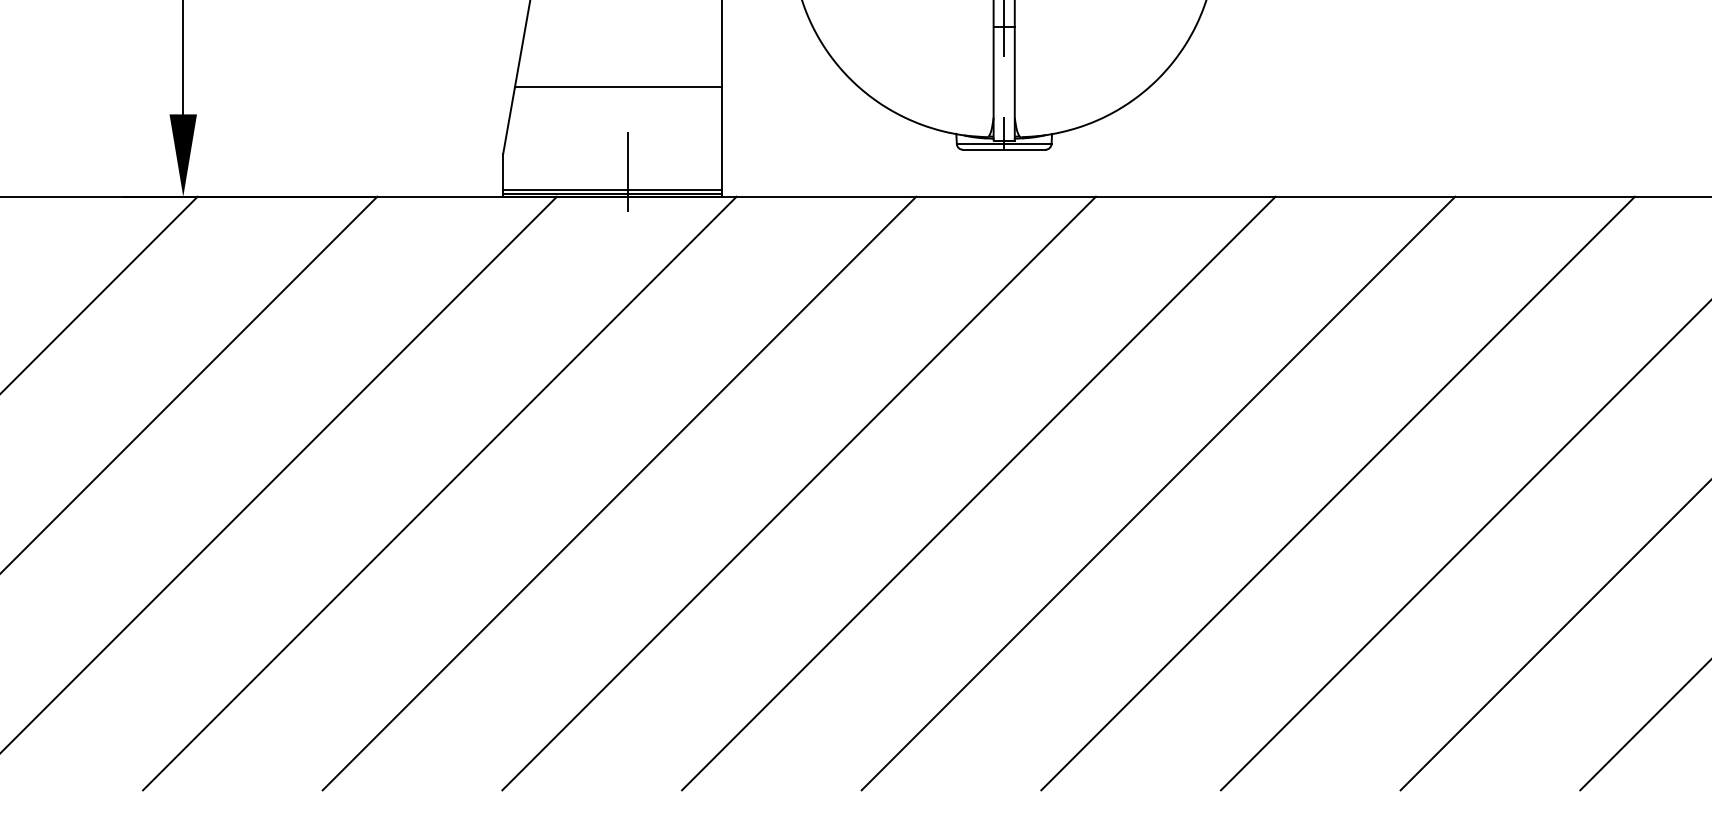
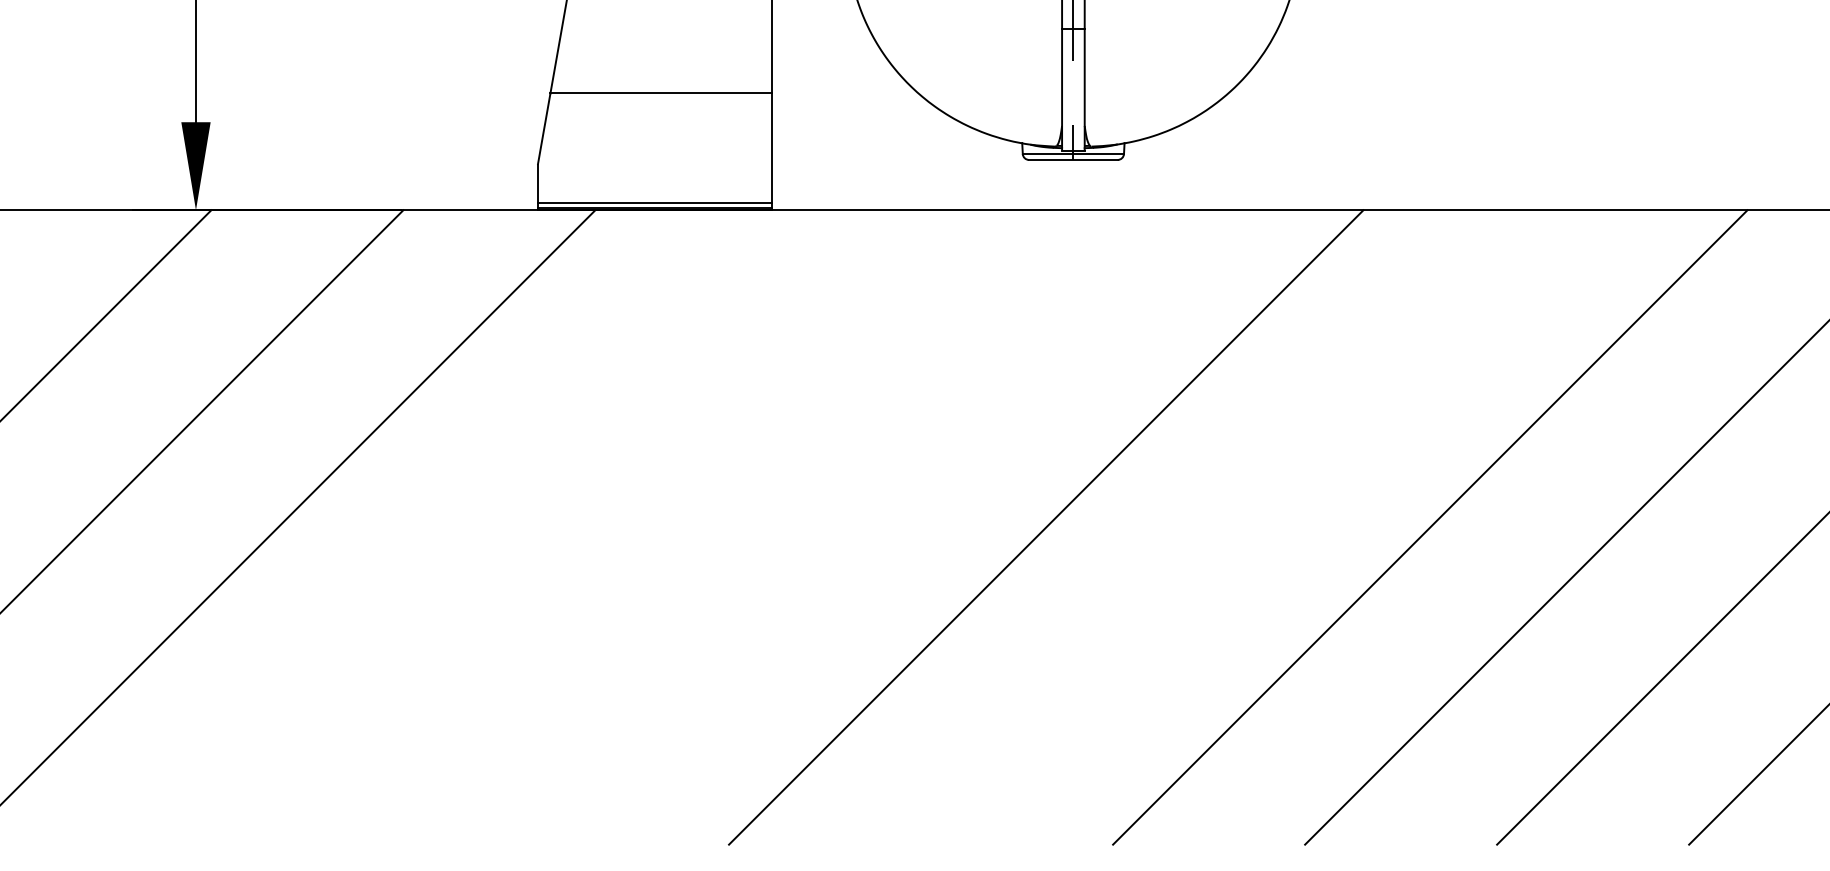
line: (627, 171) -> (670, 183), removed
line: (439, 493) -> (469, 527), removed
line: (619, 493) -> (662, 527), removed
line: (798, 493) -> (853, 527), removed
line: (1158, 493) -> (1238, 527), removed

